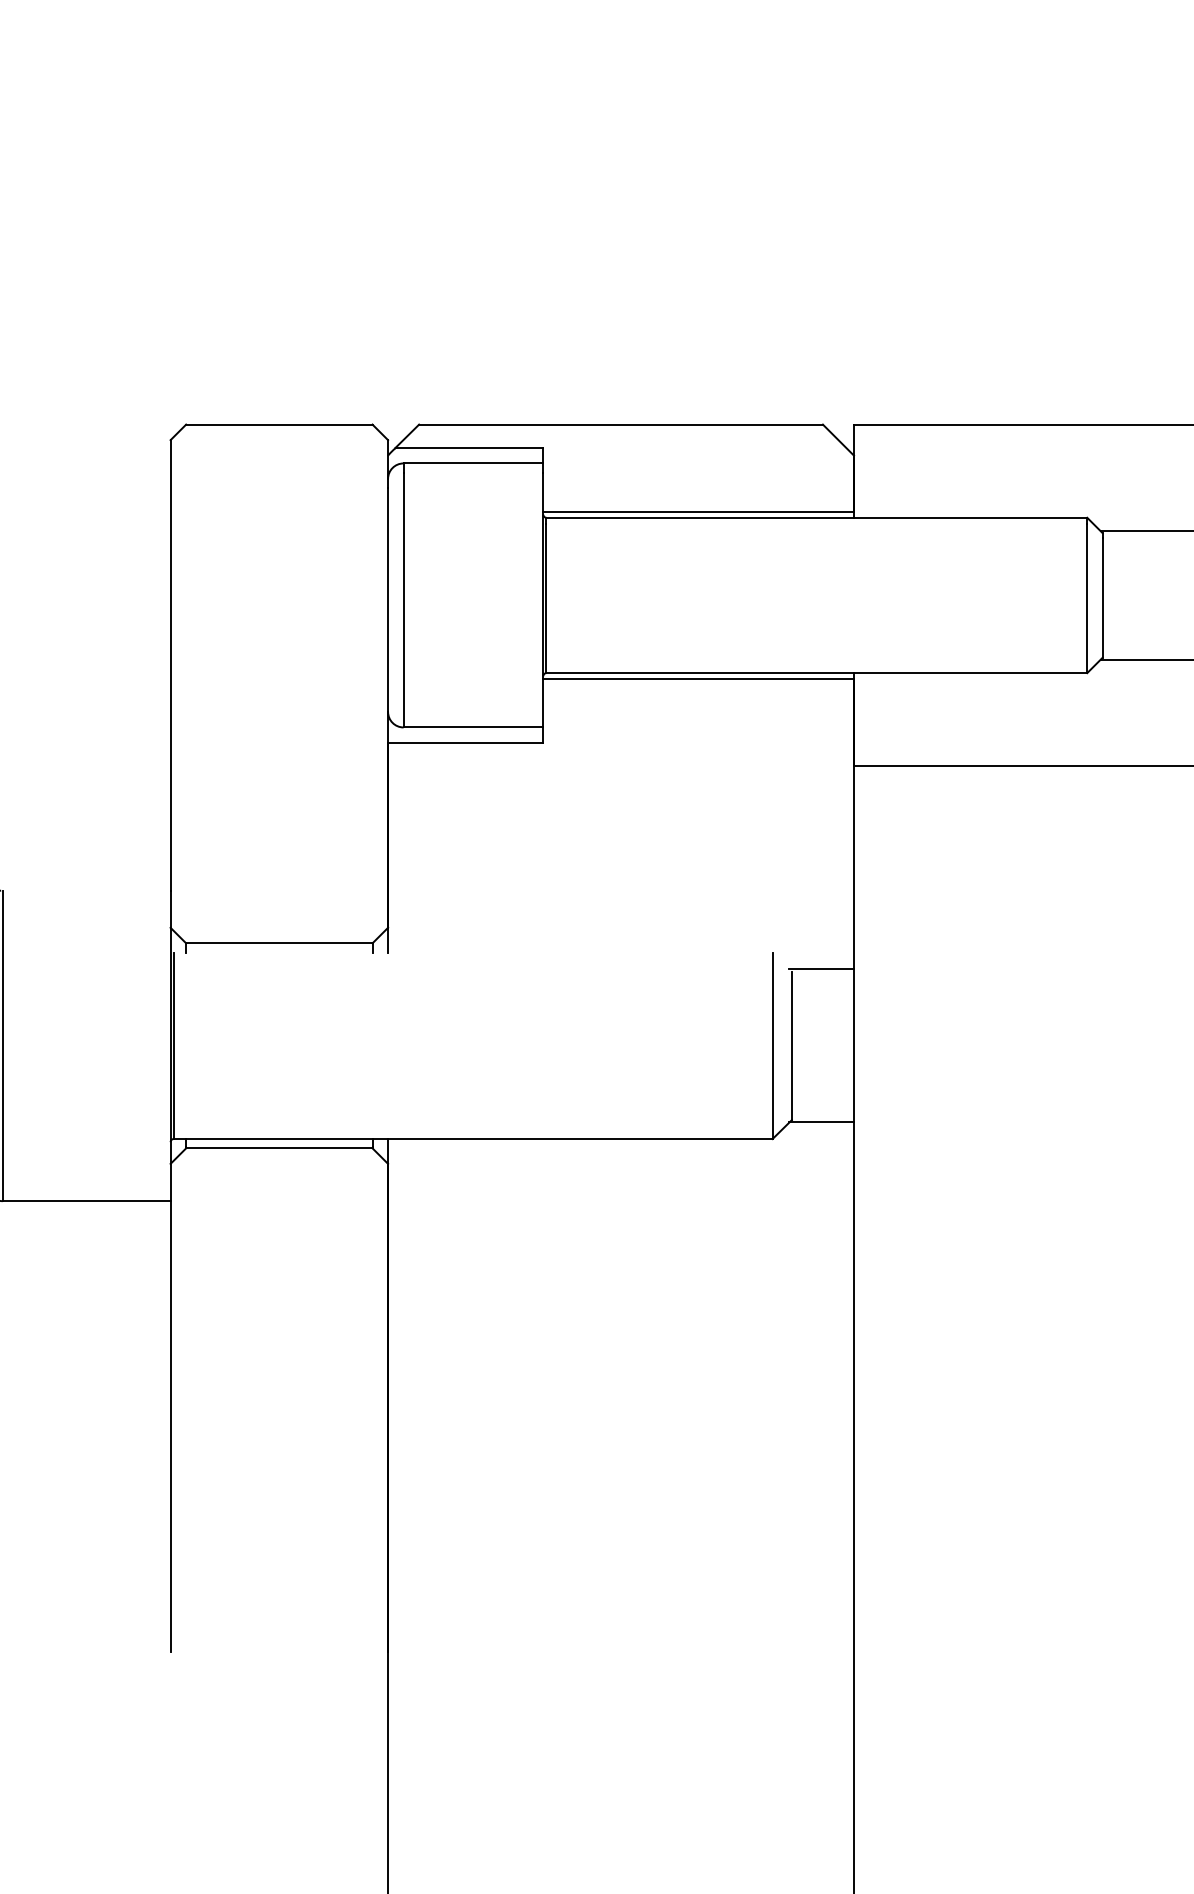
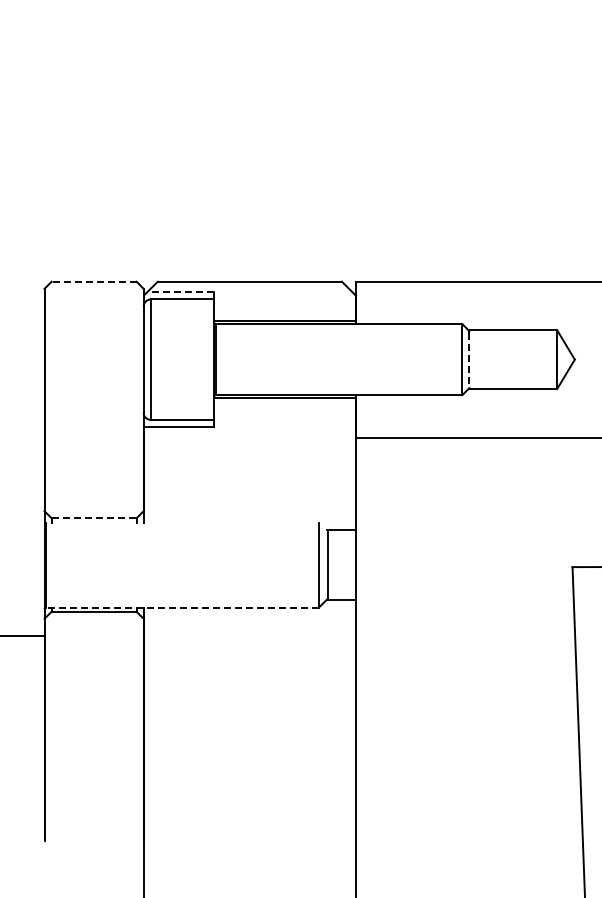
line: (278, 424) -> (93, 281), solid -> dashed
line: (468, 448) -> (180, 292), solid -> dashed
line: (1102, 599) -> (469, 361), solid -> dashed
line: (280, 943) -> (94, 518), solid -> dashed
line: (473, 1139) -> (182, 607), solid -> dashed

